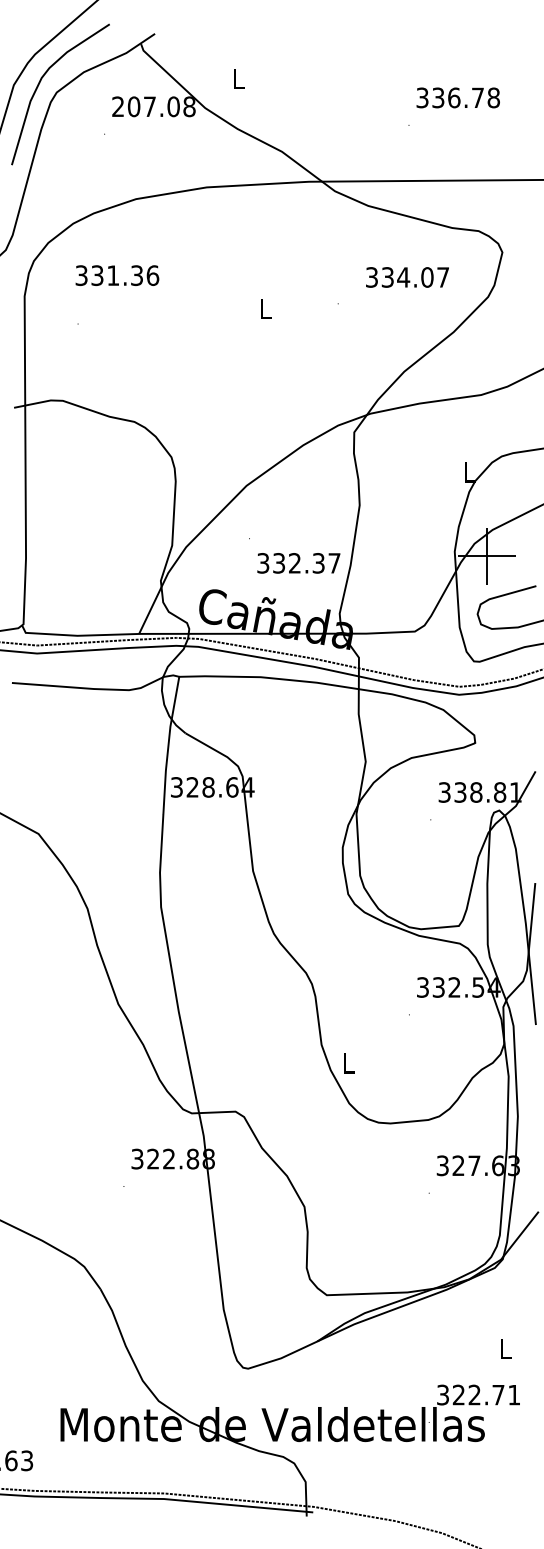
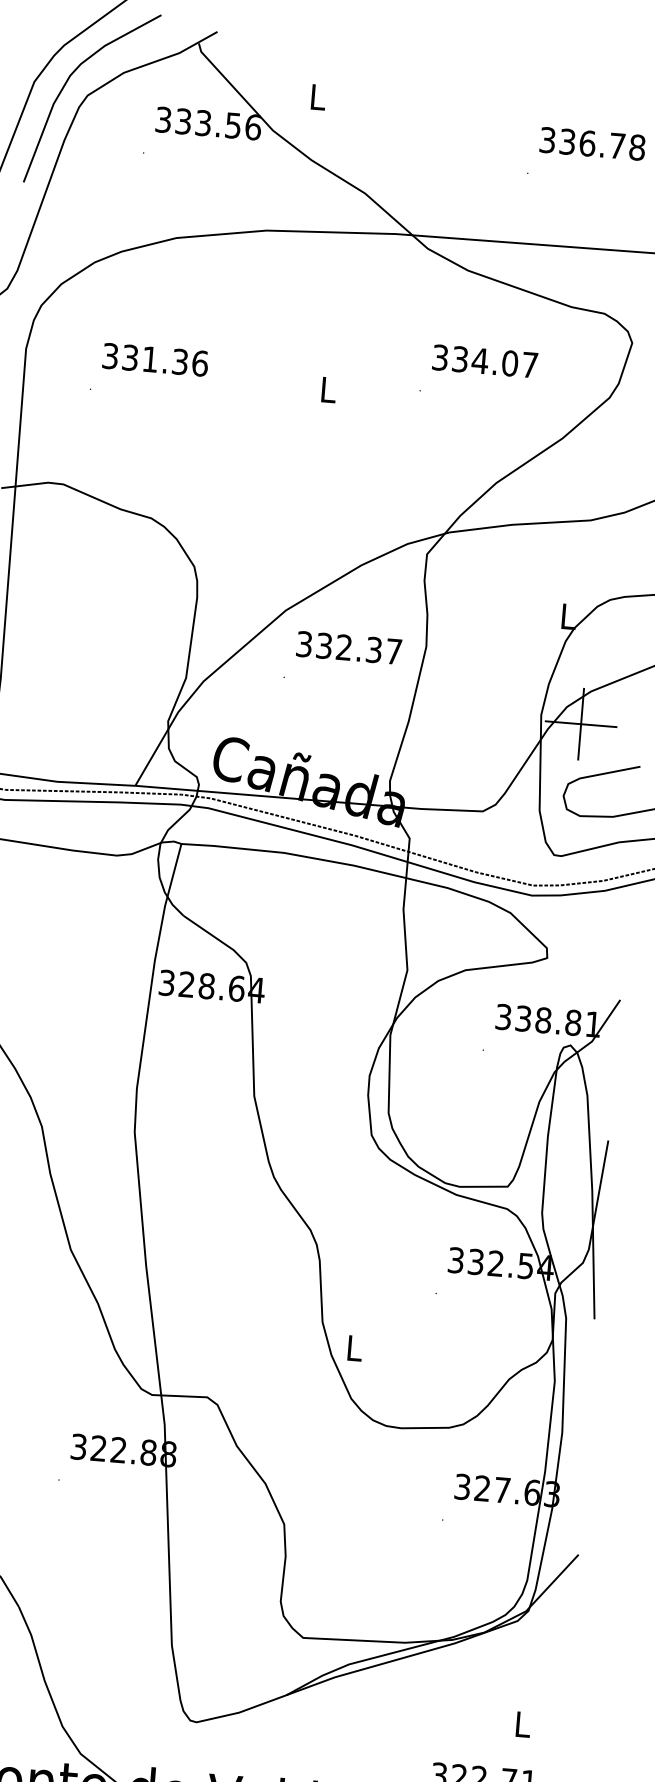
text: (153, 106) -> (208, 123), 207.08 -> 333.56
text: (117, 275) -> (155, 359), moved
text: (407, 277) -> (485, 361), moved
text: (298, 563) -> (348, 648), moved

